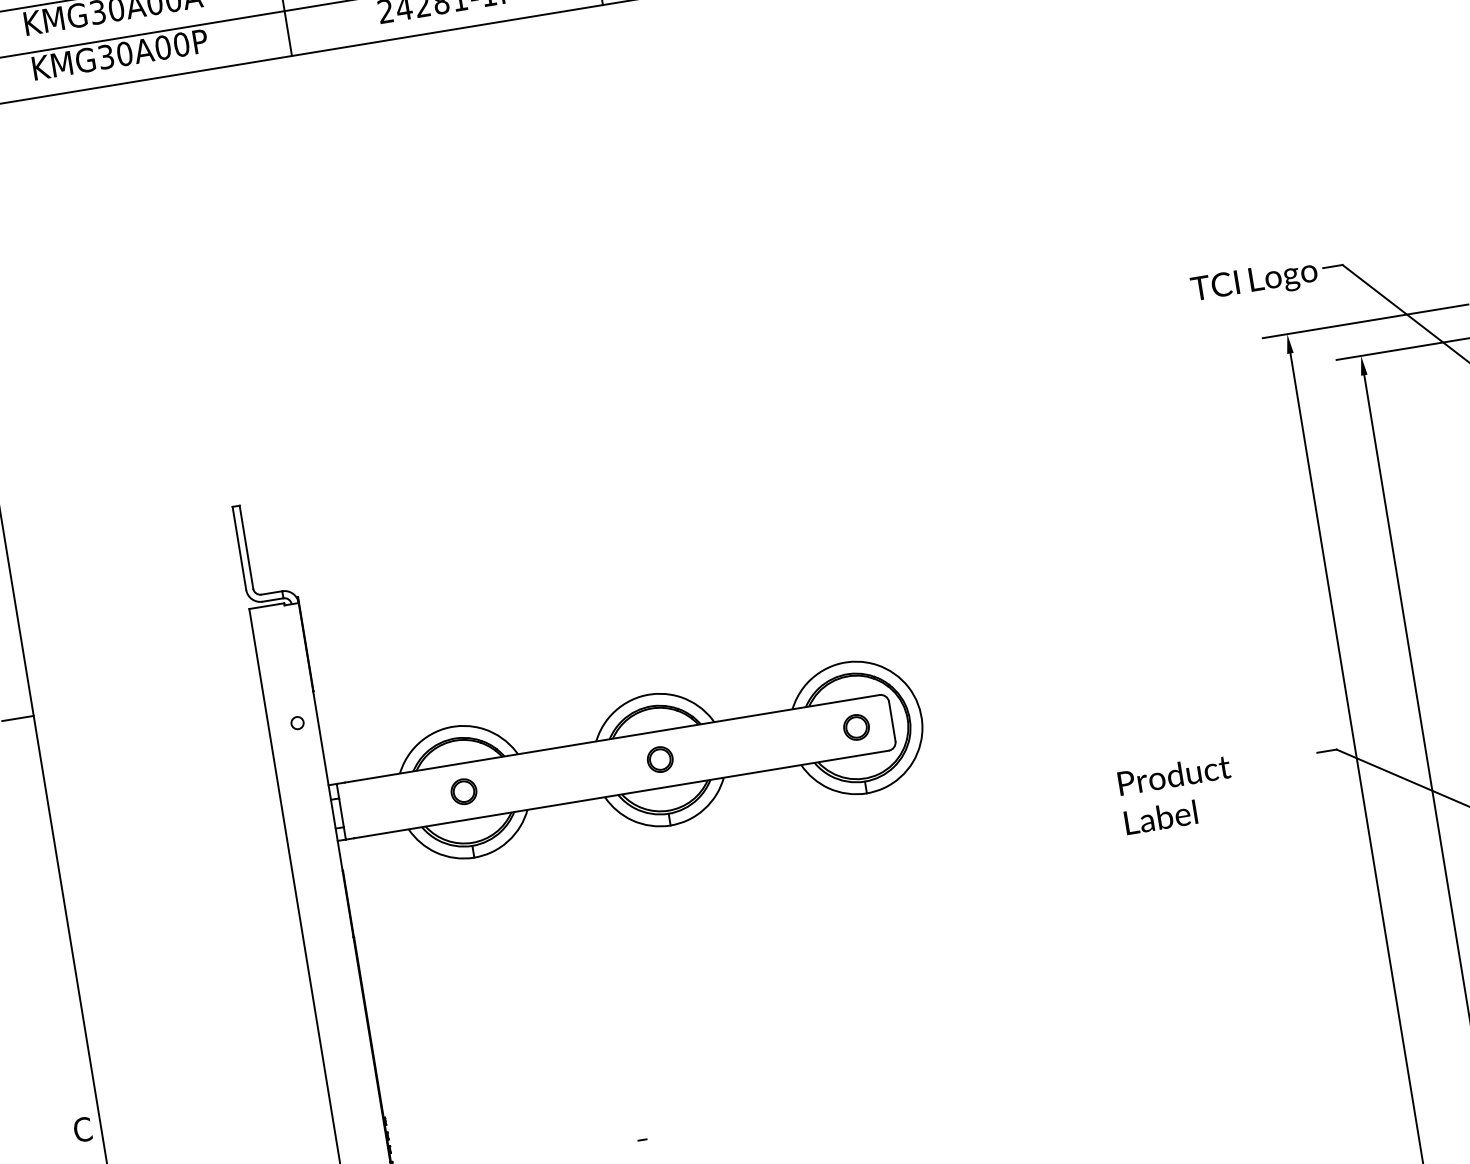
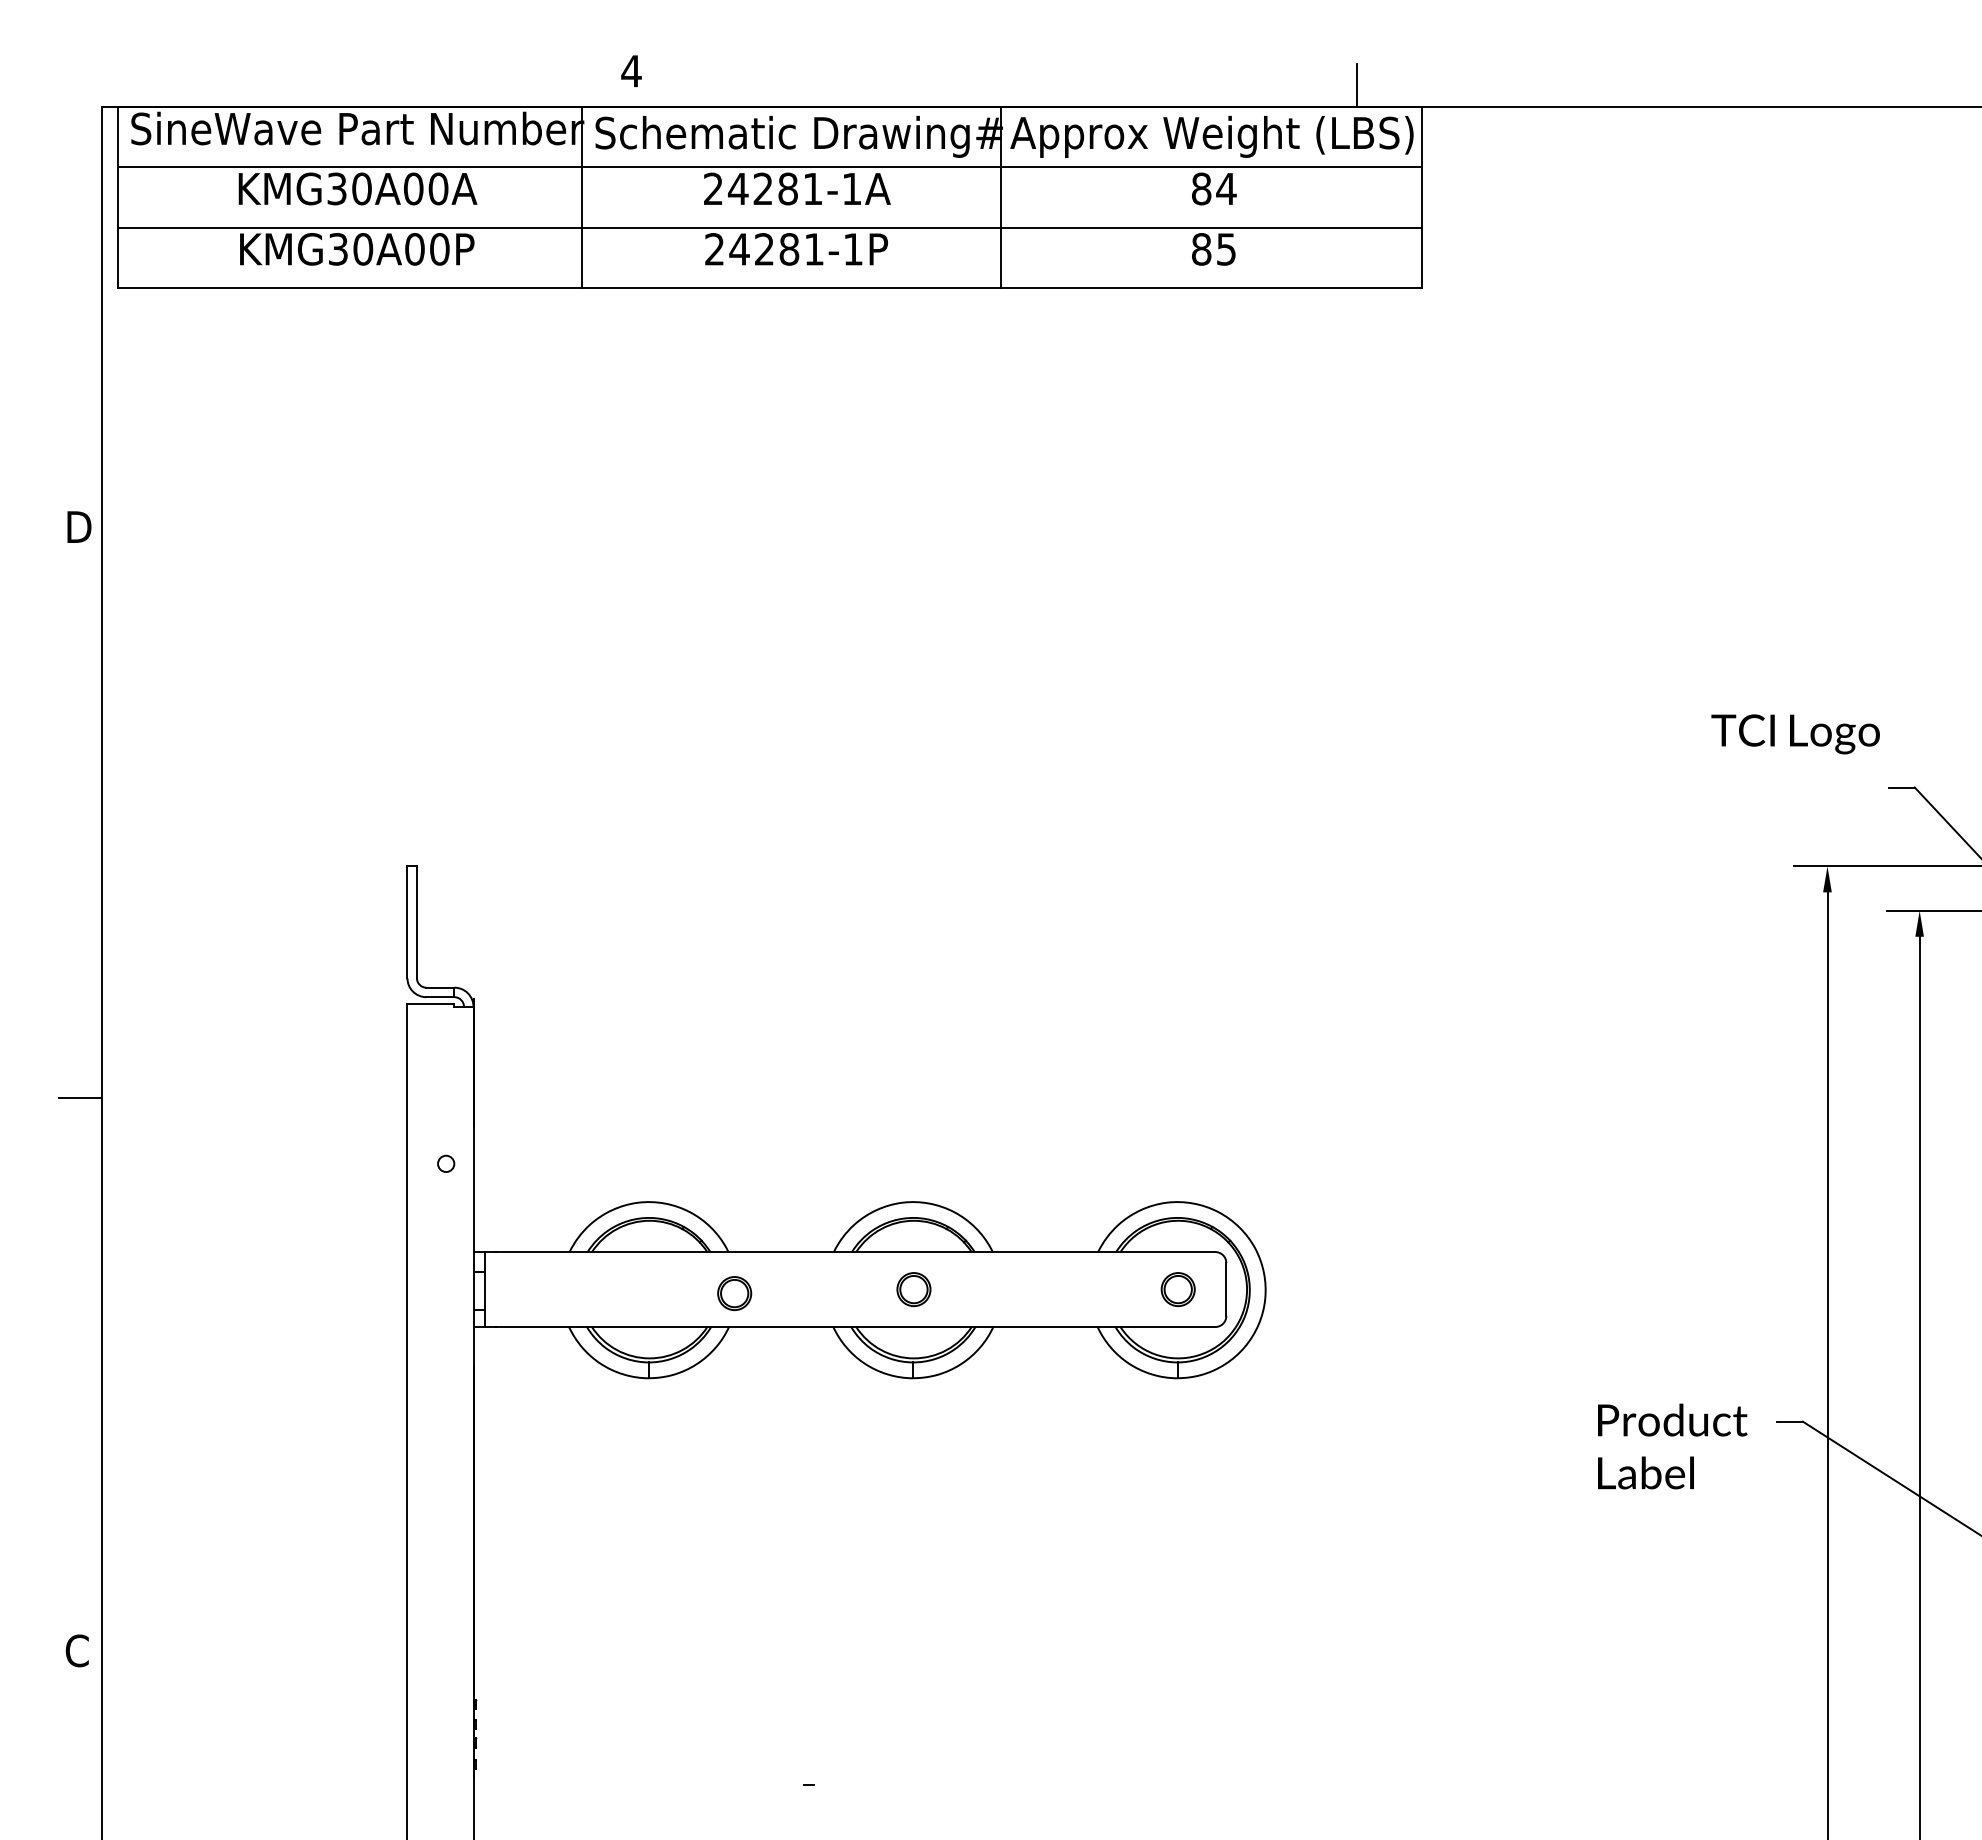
text: (1254, 282) -> (1795, 734), moved
part: (463, 791) -> (734, 1293), moved
text: (1177, 794) -> (1672, 1446), moved

